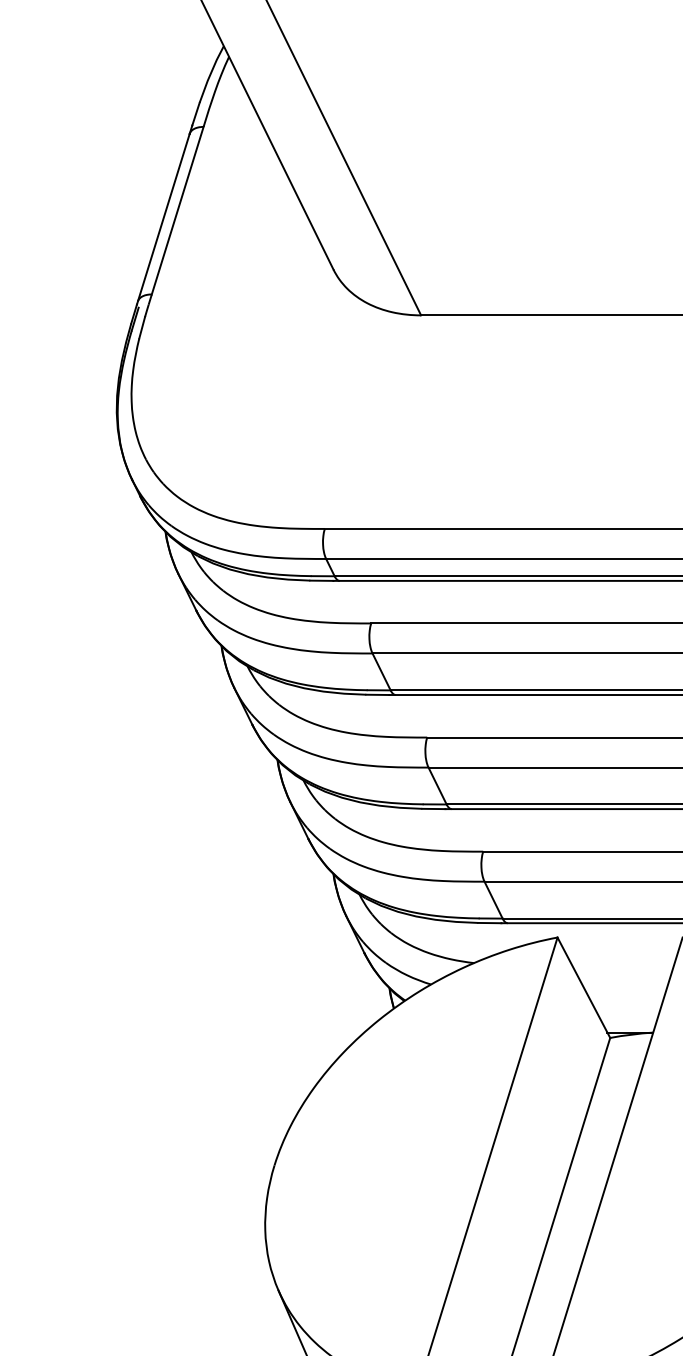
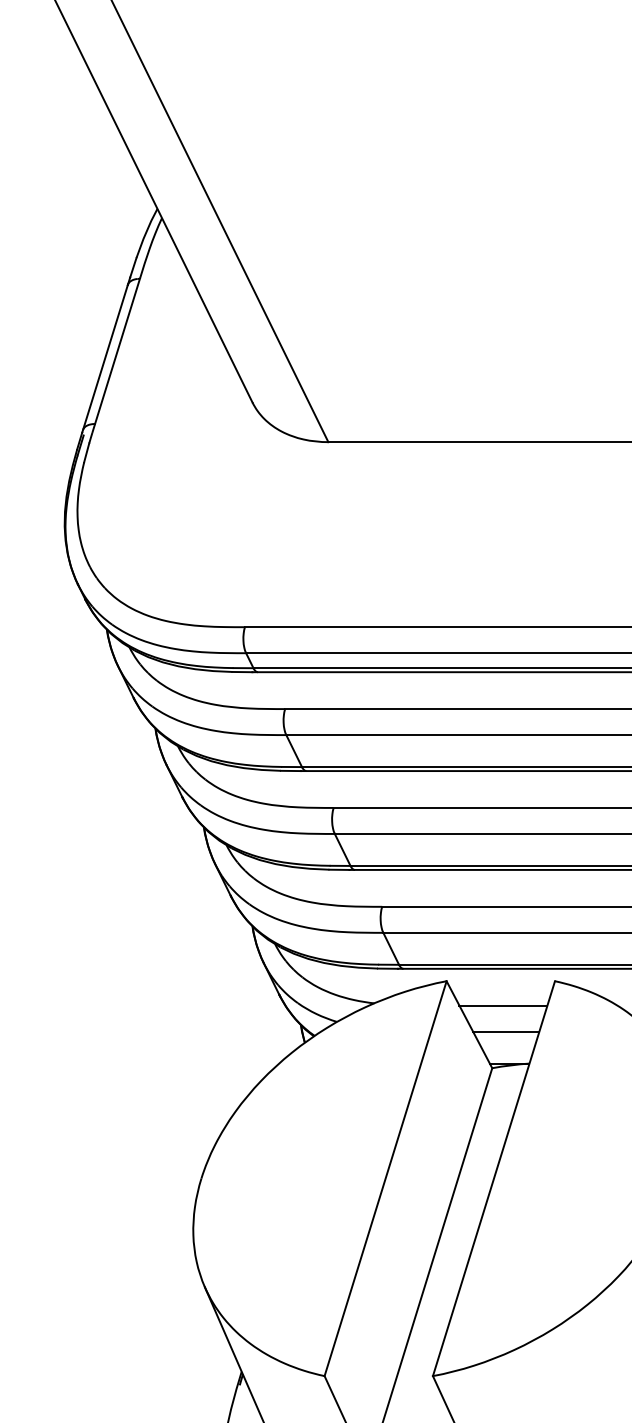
line: (623, 965) -> (503, 1005), added
line: (626, 995) -> (506, 1031), added

